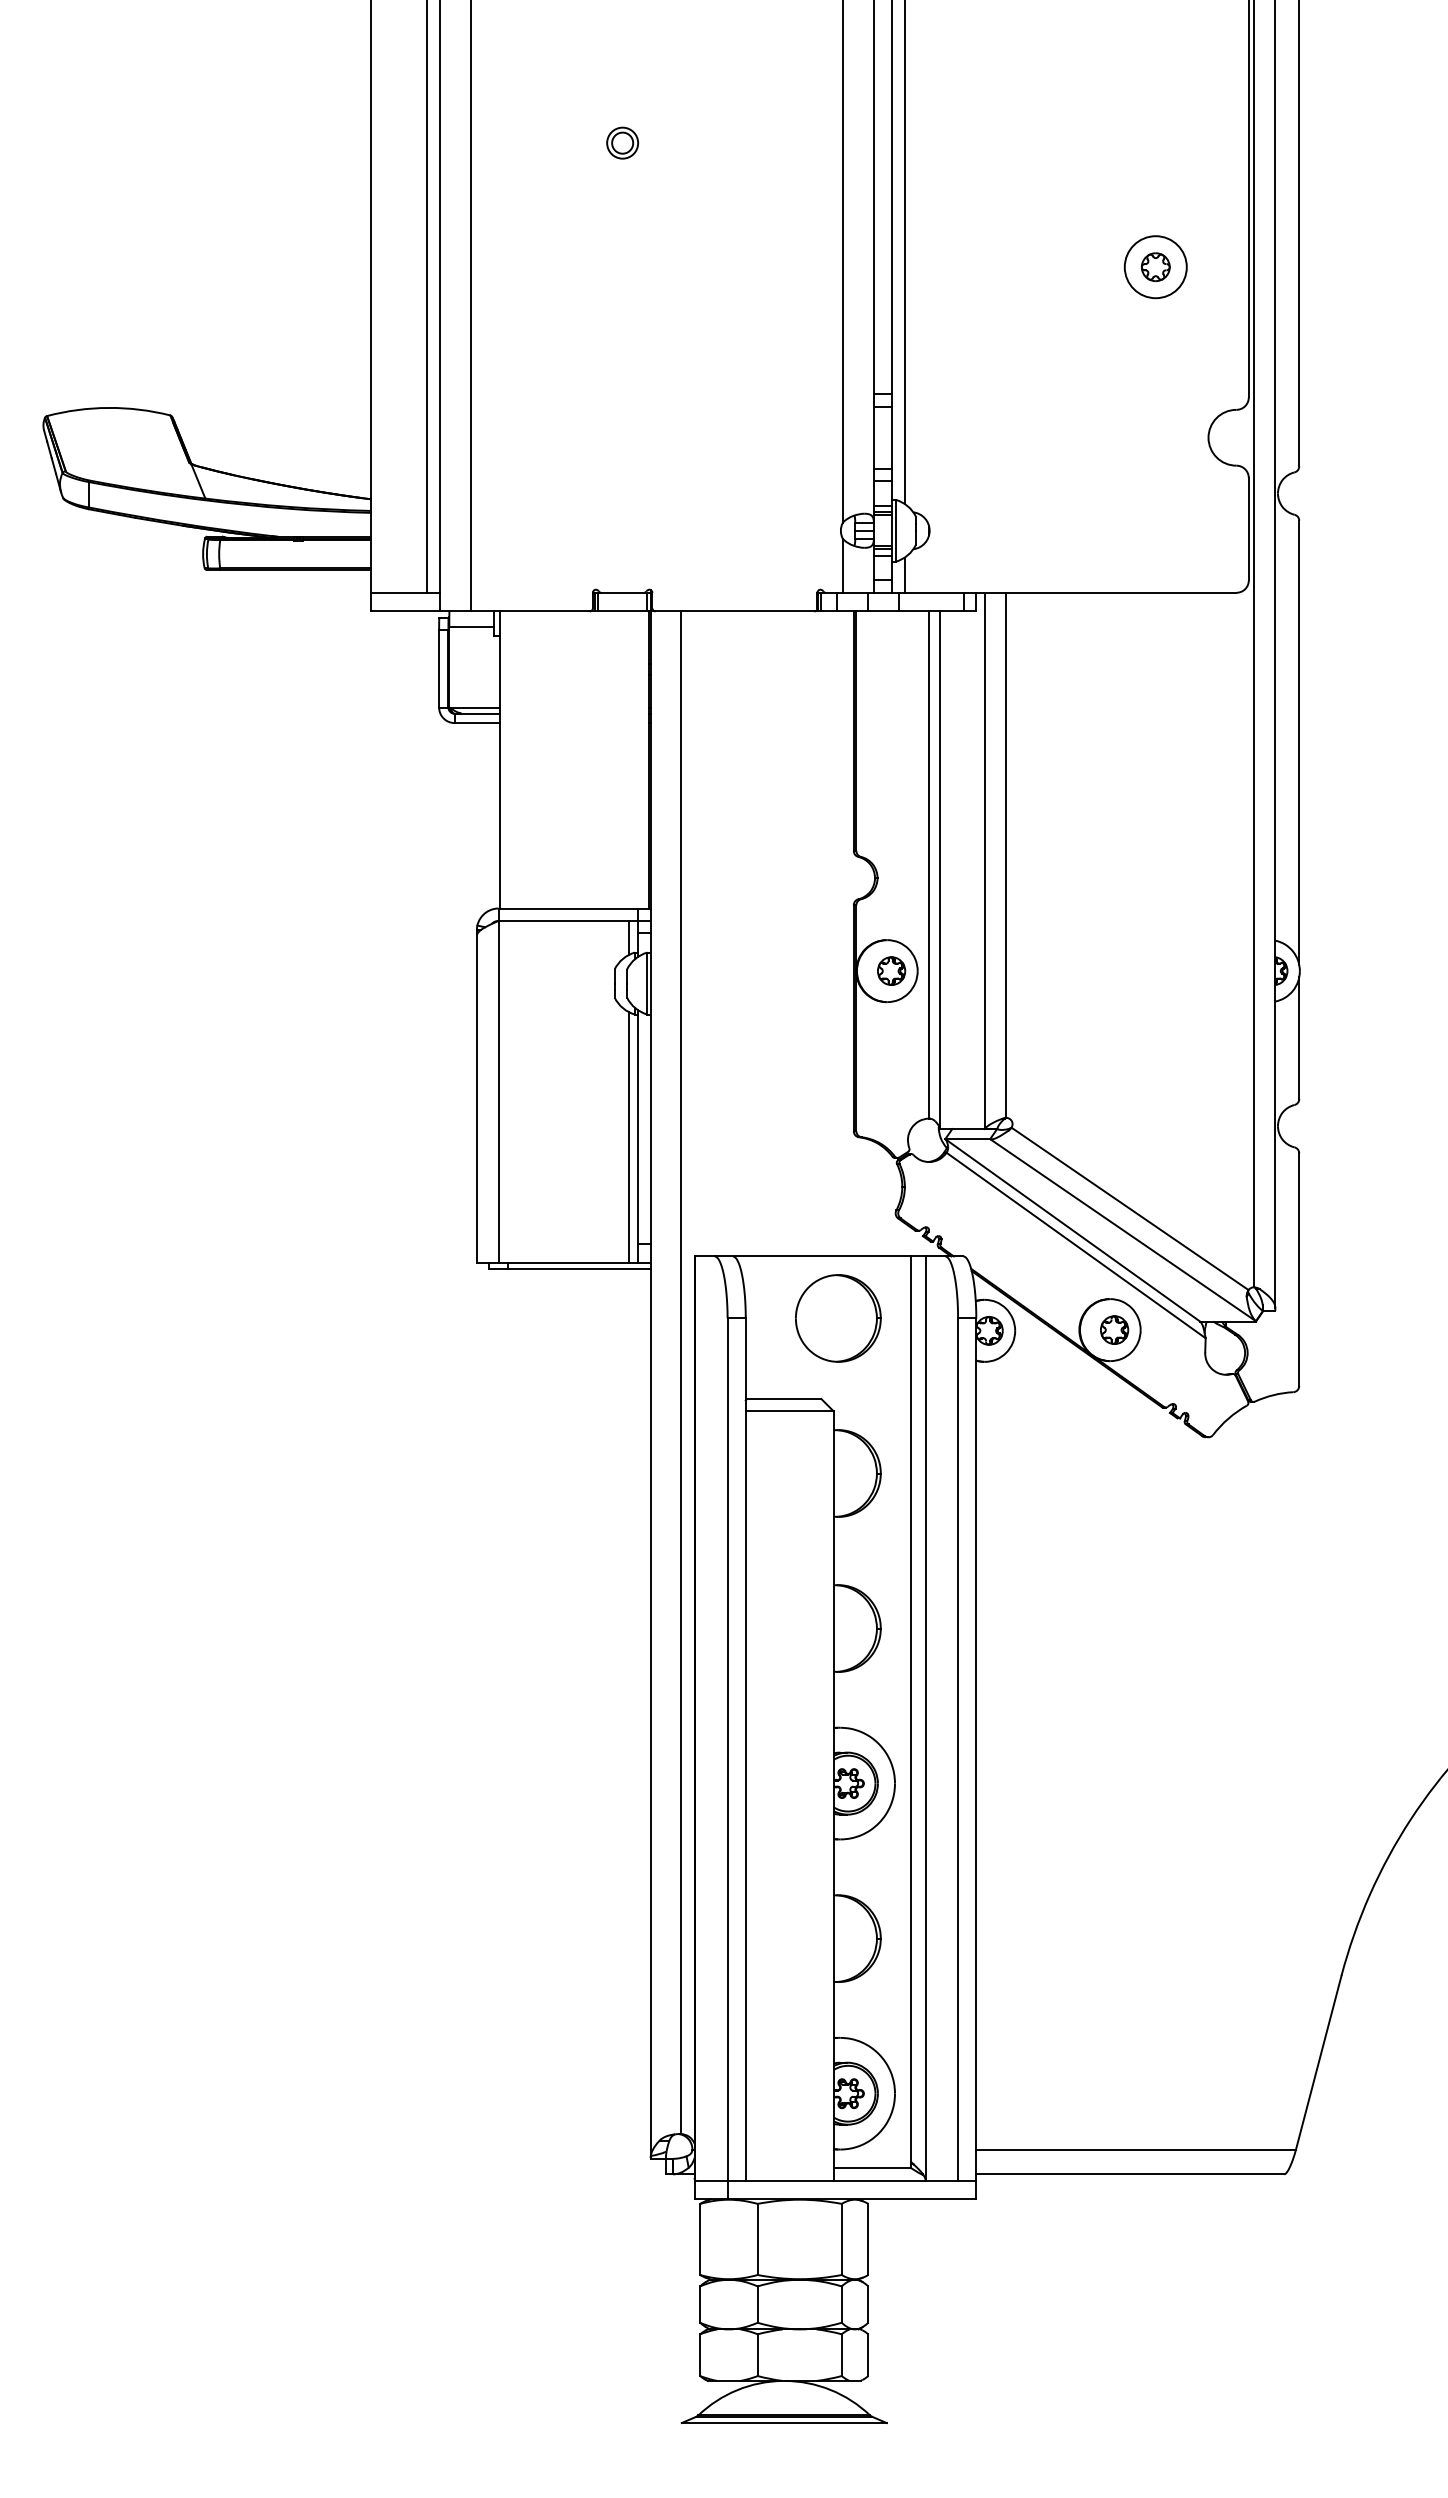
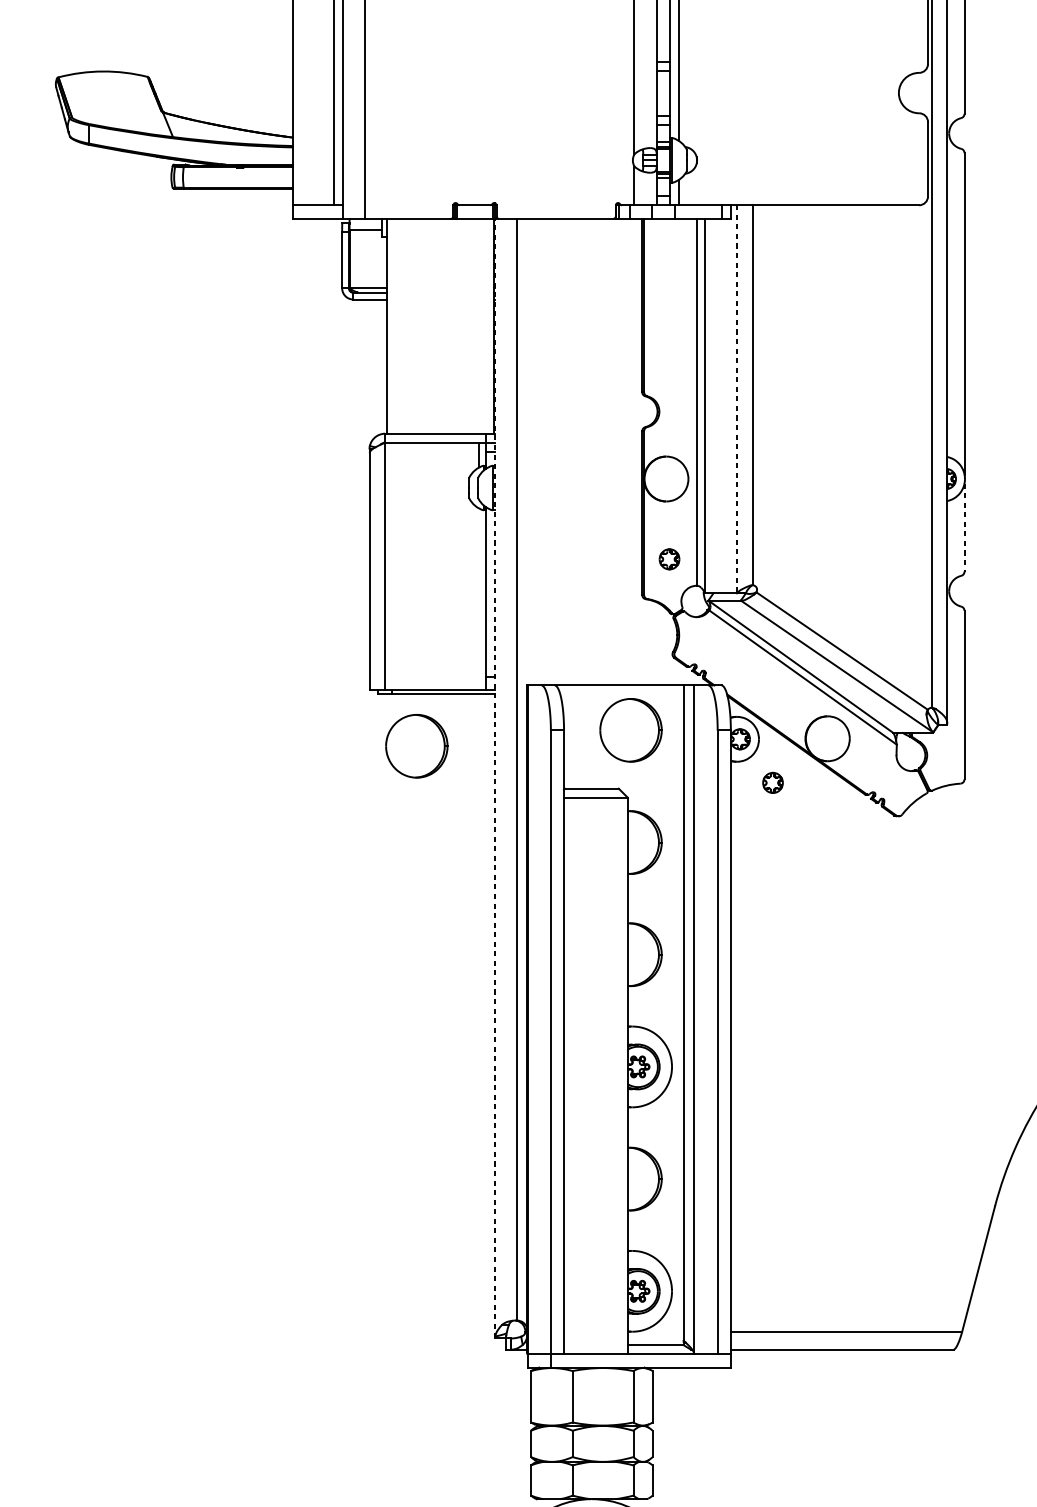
line: (985, 861) -> (737, 399), solid -> dashed
part: (891, 970) -> (669, 558), moved
line: (1299, 1038) -> (964, 527), solid -> dashed
line: (628, 1137) -> (479, 599), removed
part: (1114, 1329) -> (772, 782), moved
part: (542, 1340) -> (416, 746), added
line: (650, 1385) -> (495, 778), solid -> dashed

